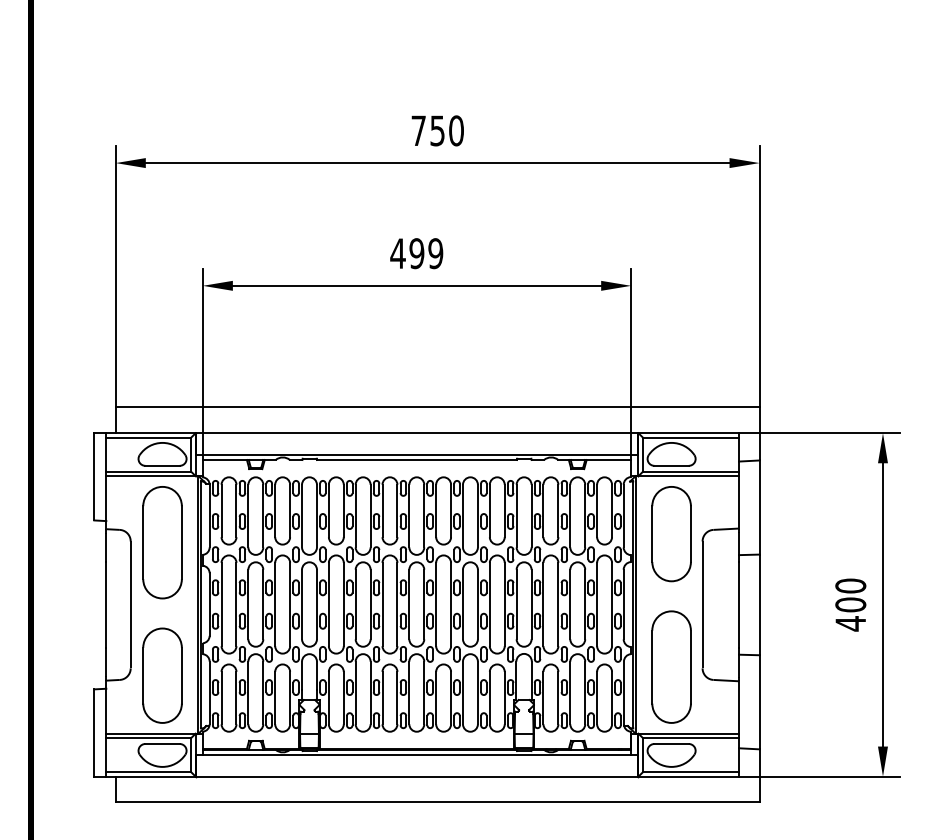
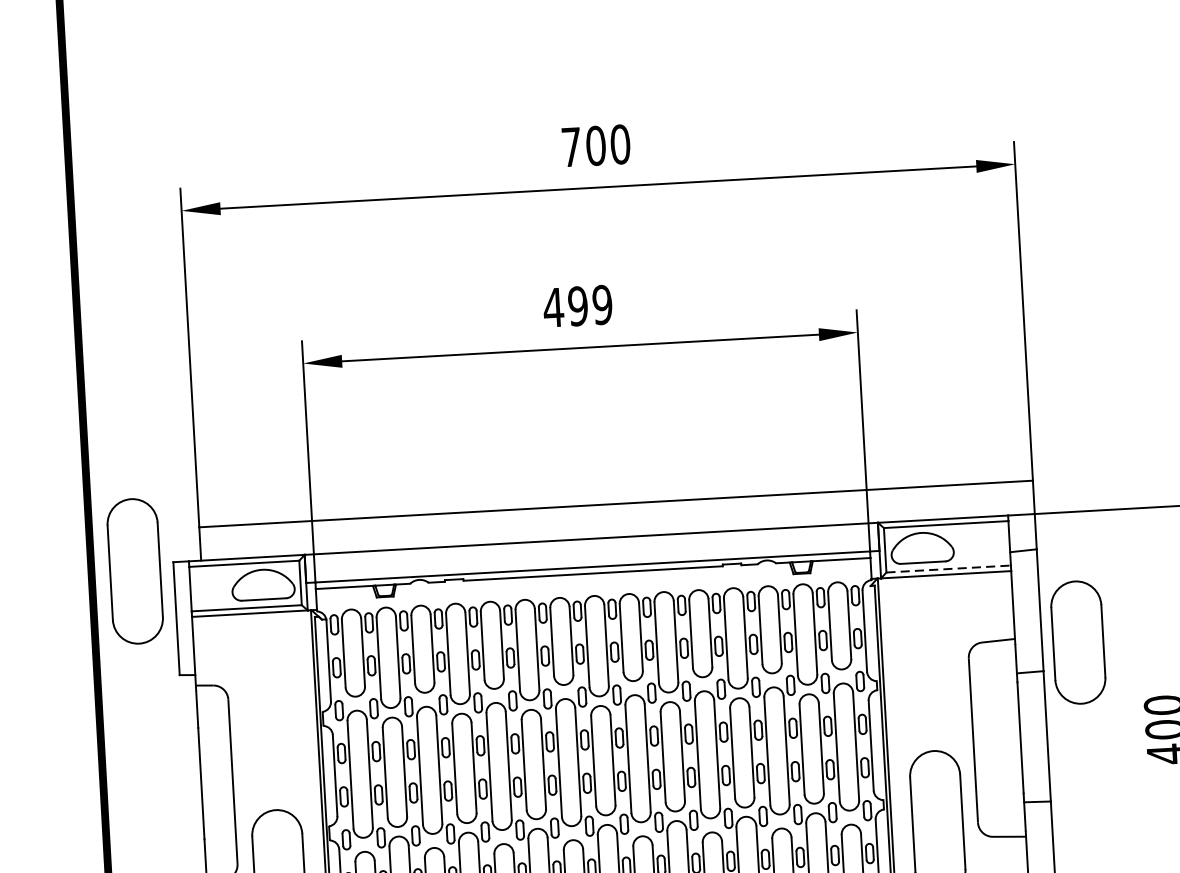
text: (437, 130) -> (595, 145), 750 -> 700
line: (691, 471) -> (949, 568), solid -> dashed
part: (671, 534) -> (1078, 643), moved
part: (162, 542) -> (135, 571), moved

